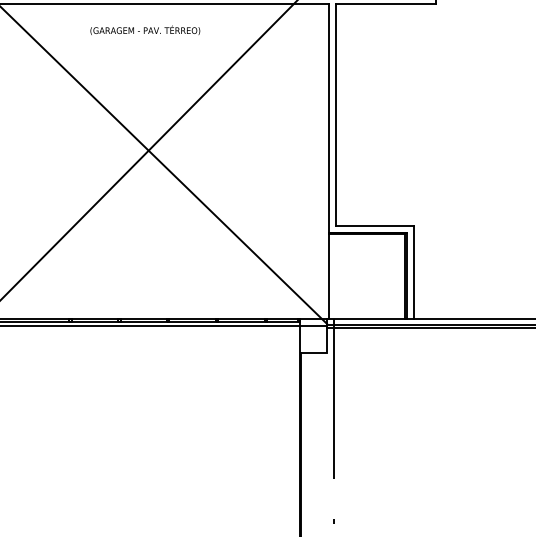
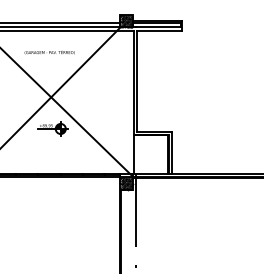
text: (144, 30) -> (49, 52), moved
part: (151, 218) -> (52, 128), added
hatch: (313, 339) -> (126, 183), added

